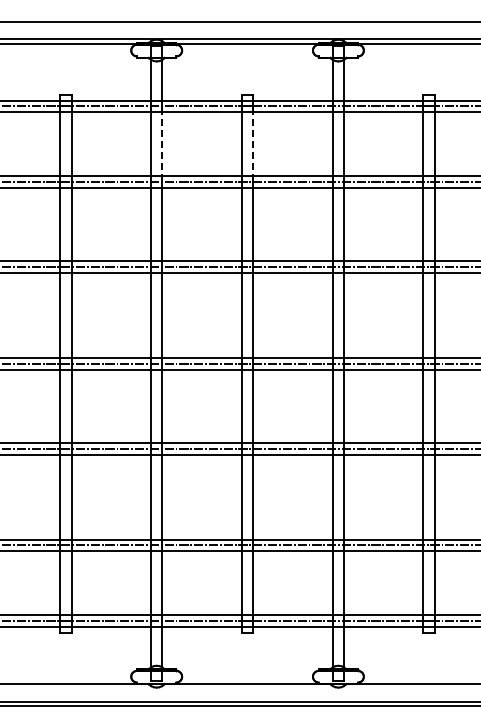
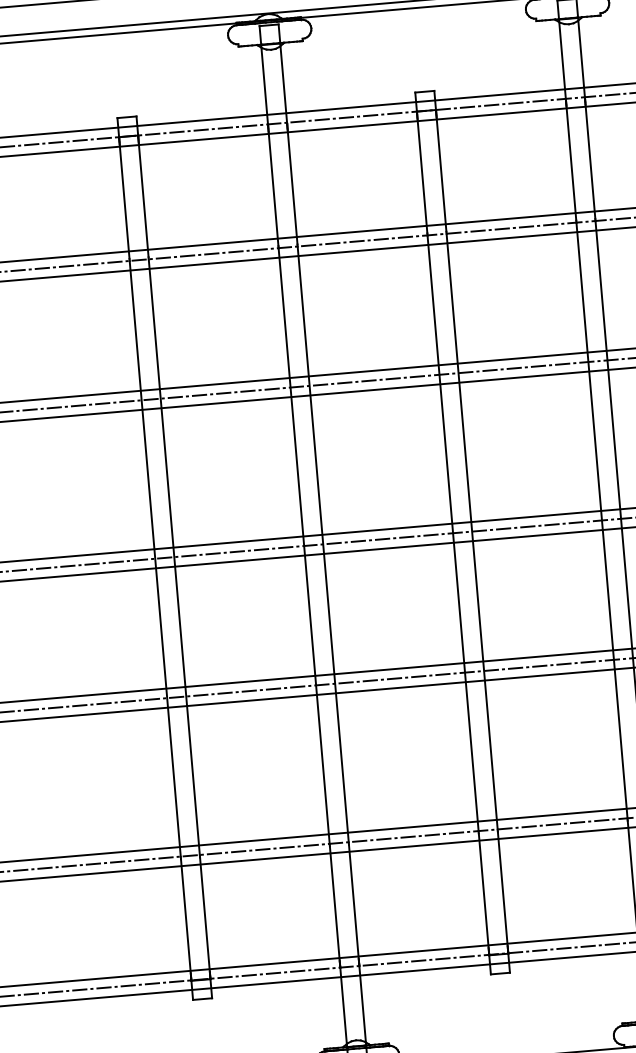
line: (162, 145) -> (292, 186), dashed -> solid
line: (253, 145) -> (441, 173), dashed -> solid

